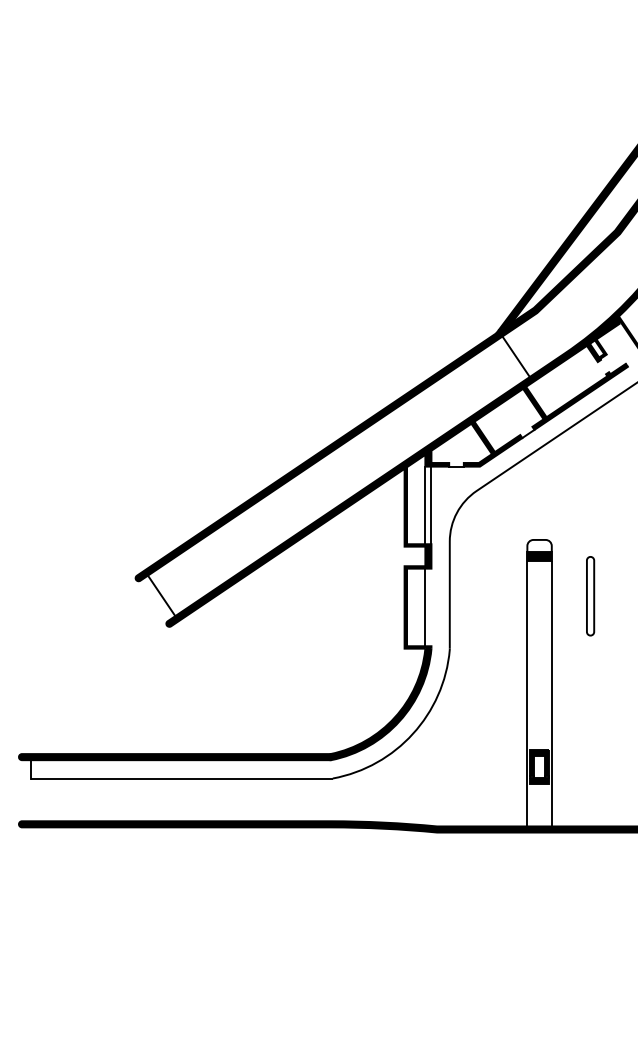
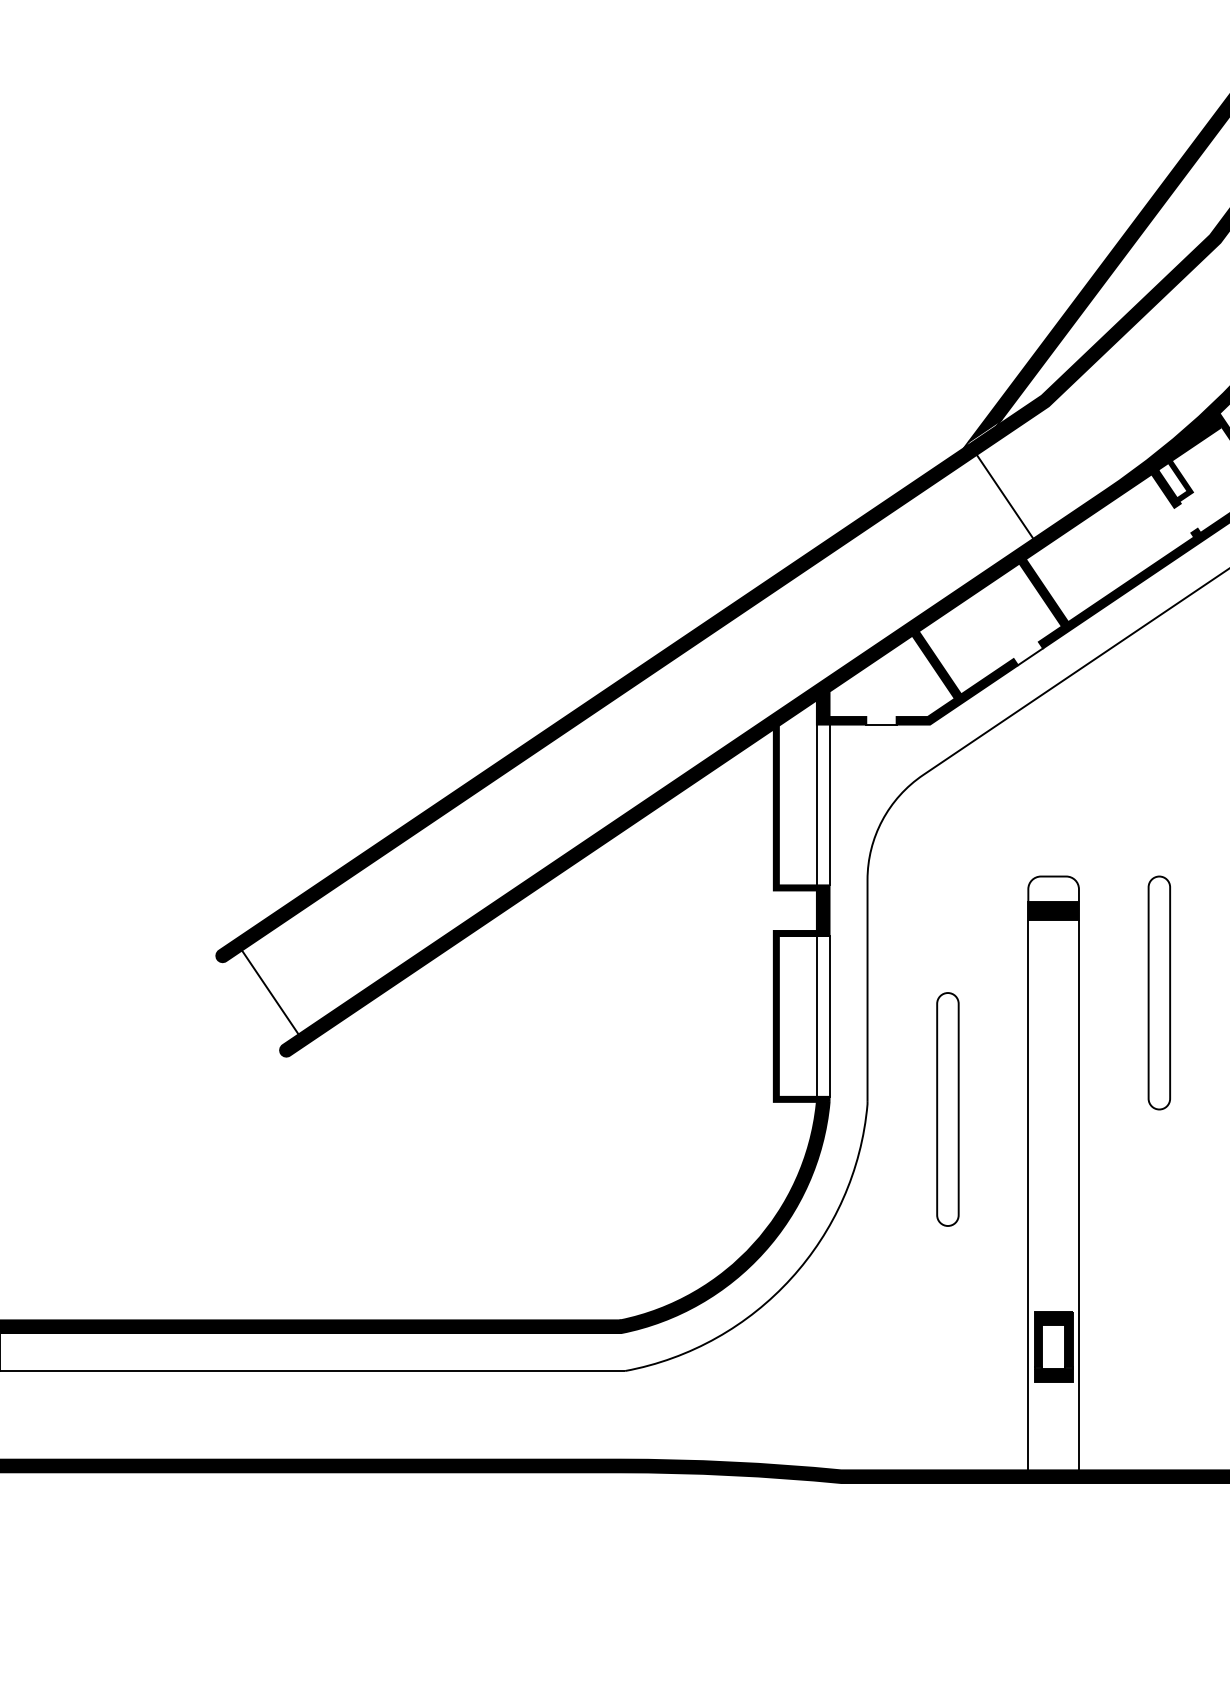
part: (590, 596) -> (1159, 993), size x1.43
line: (431, 607) -> (829, 1016), added
part: (488, 652) -> (947, 1109), added

